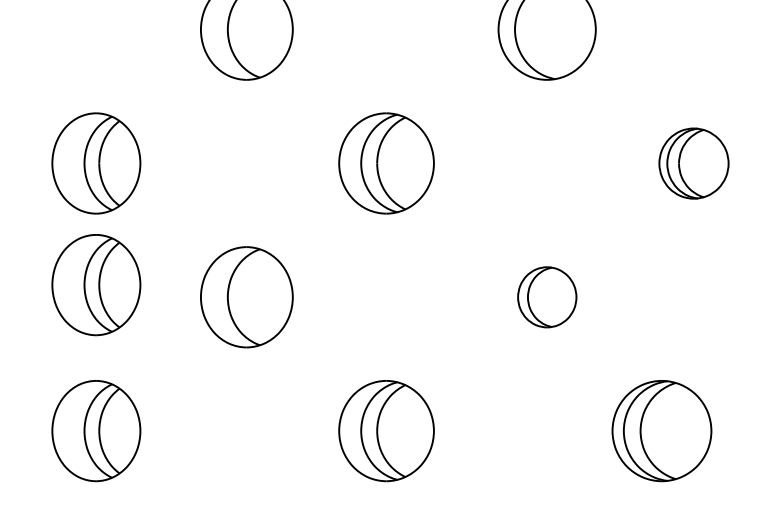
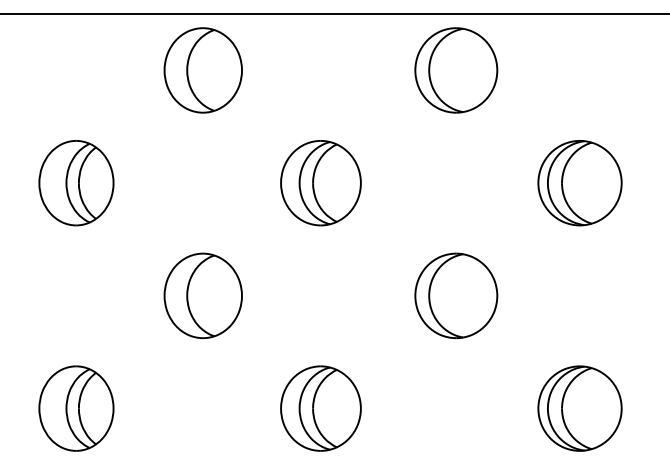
part: (693, 163) -> (579, 183), size x1.43
part: (96, 284) -> (76, 285), removed
part: (547, 296) -> (456, 295), size x1.67
part: (661, 430) -> (579, 408), moved

